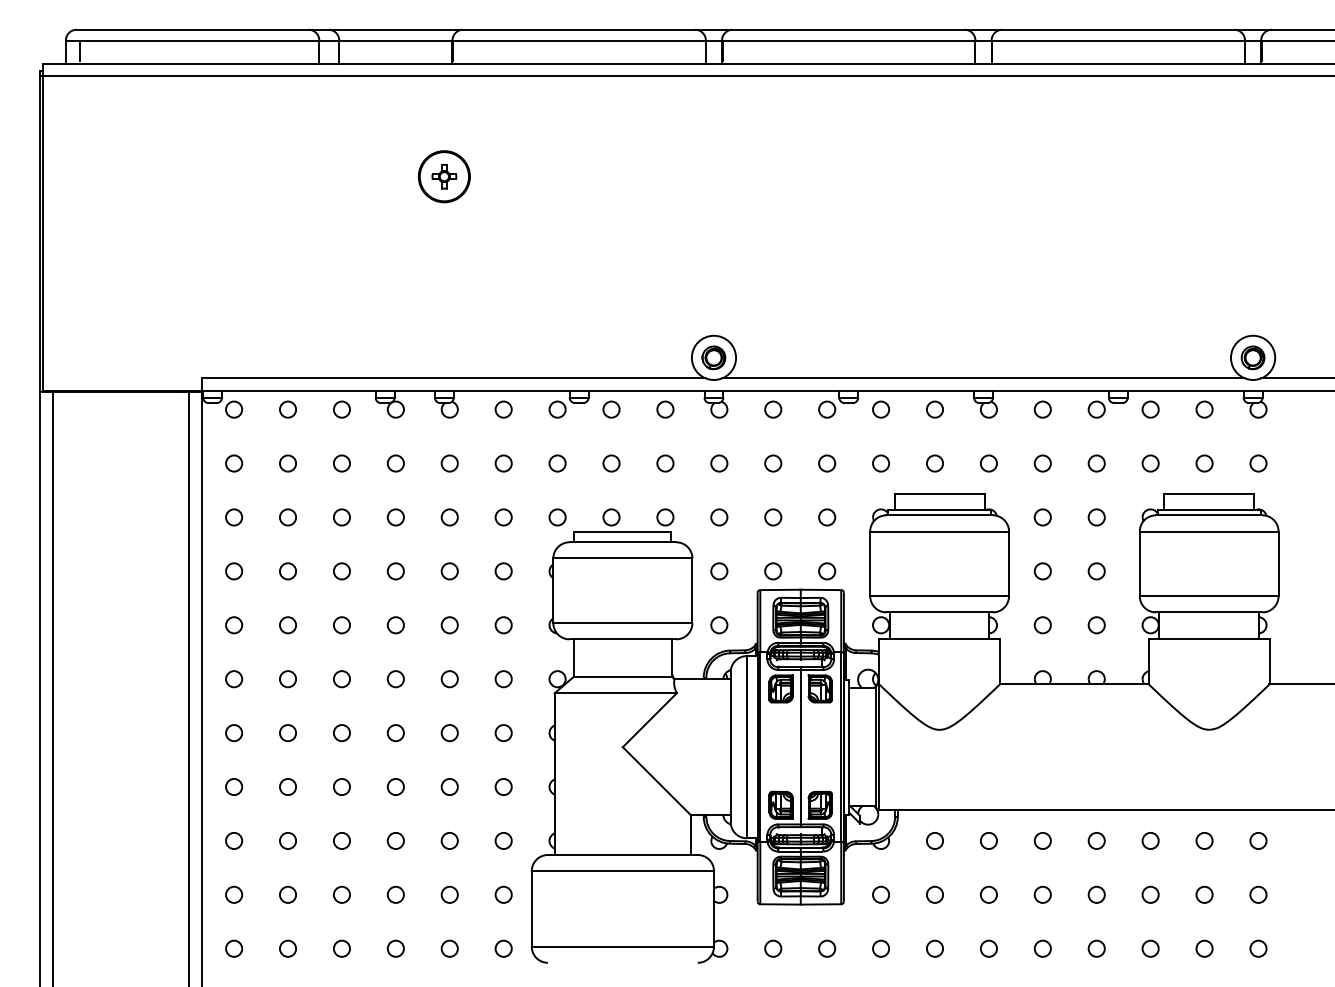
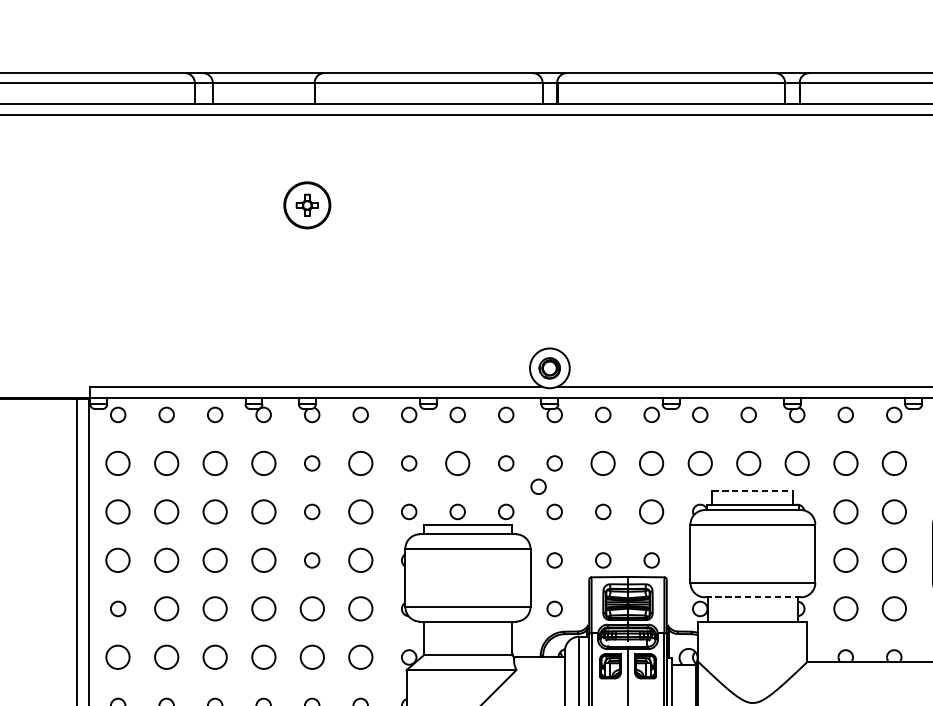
circle: (234, 463) -> (118, 463), size x1.6
circle: (287, 463) -> (166, 463), size x1.6
circle: (341, 463) -> (214, 463), size x1.6
circle: (395, 463) -> (263, 463), size x1.6
circle: (503, 463) -> (360, 463), size x1.6
circle: (611, 463) -> (457, 463), size x1.6
circle: (773, 463) -> (603, 463), size x1.6
circle: (827, 463) -> (652, 463), size x1.6
circle: (880, 463) -> (699, 463), size x1.6
circle: (934, 463) -> (748, 463), size x1.6
circle: (988, 463) -> (796, 463), size x1.6
circle: (1042, 463) -> (845, 463), size x1.6
circle: (1096, 463) -> (894, 463), size x1.6
circle: (701, 489) -> (538, 486), added
line: (940, 493) -> (753, 490), solid -> dashed
circle: (234, 517) -> (118, 511), size x1.6
circle: (287, 517) -> (166, 511), size x1.6
circle: (341, 517) -> (214, 511), size x1.6
circle: (395, 517) -> (263, 511), size x1.6
circle: (503, 517) -> (360, 511), size x1.6
circle: (827, 517) -> (652, 511), size x1.6
circle: (1042, 517) -> (845, 511), size x1.6
circle: (1096, 517) -> (894, 511), size x1.6
circle: (234, 571) -> (118, 560), size x1.6
circle: (287, 571) -> (166, 560), size x1.6
circle: (341, 571) -> (214, 560), size x1.6
circle: (395, 571) -> (263, 560), size x1.6
circle: (503, 571) -> (360, 560), size x1.6
circle: (1042, 571) -> (845, 560), size x1.6
circle: (1096, 571) -> (894, 560), size x1.6
line: (939, 612) -> (752, 597), solid -> dashed
circle: (287, 625) -> (166, 609), size x1.6
circle: (341, 625) -> (214, 609), size x1.6
circle: (395, 625) -> (263, 609), size x1.6
circle: (449, 625) -> (311, 609), size x1.6
circle: (503, 625) -> (360, 609), size x1.6
circle: (1042, 625) -> (845, 609), size x1.6
circle: (1096, 625) -> (894, 609), size x1.6
circle: (234, 679) -> (118, 657), size x1.6
circle: (287, 679) -> (166, 657), size x1.6
circle: (341, 679) -> (214, 657), size x1.6
circle: (395, 679) -> (263, 657), size x1.6
circle: (449, 679) -> (311, 657), size x1.6
circle: (503, 679) -> (360, 657), size x1.6

